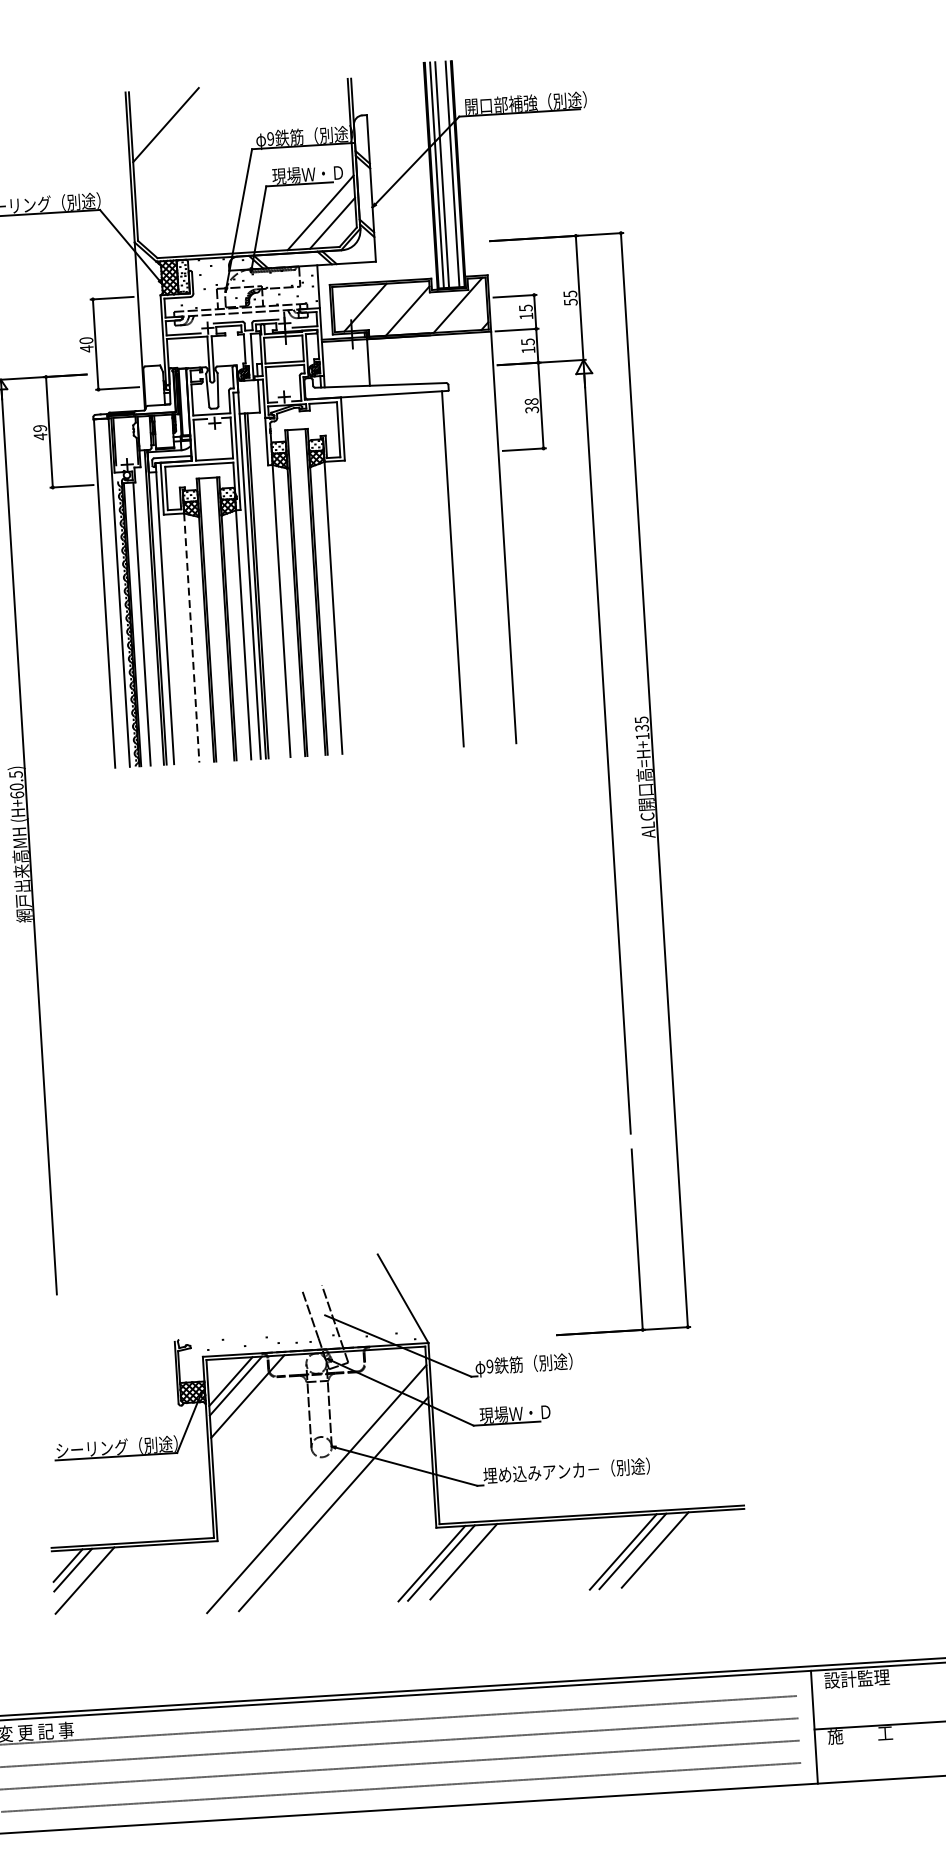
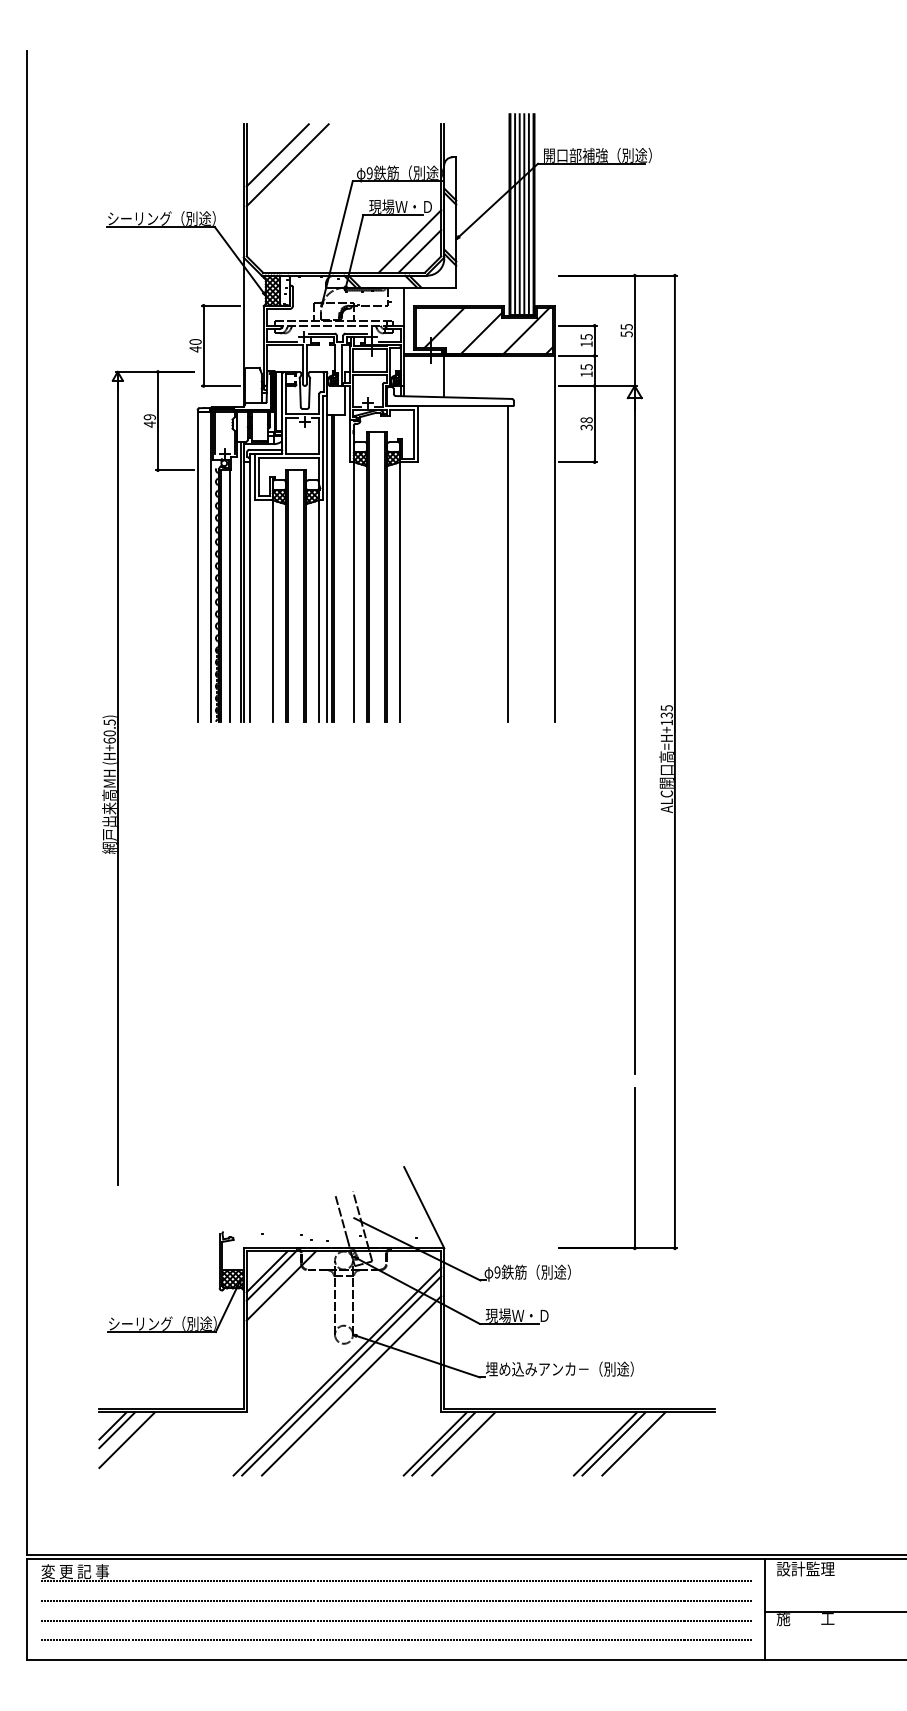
line: (177, 135) -> (287, 165), added
line: (447, 174) -> (524, 214), added
line: (191, 638) -> (272, 611), dashed -> solid
line: (321, 1493) -> (341, 1375), added

